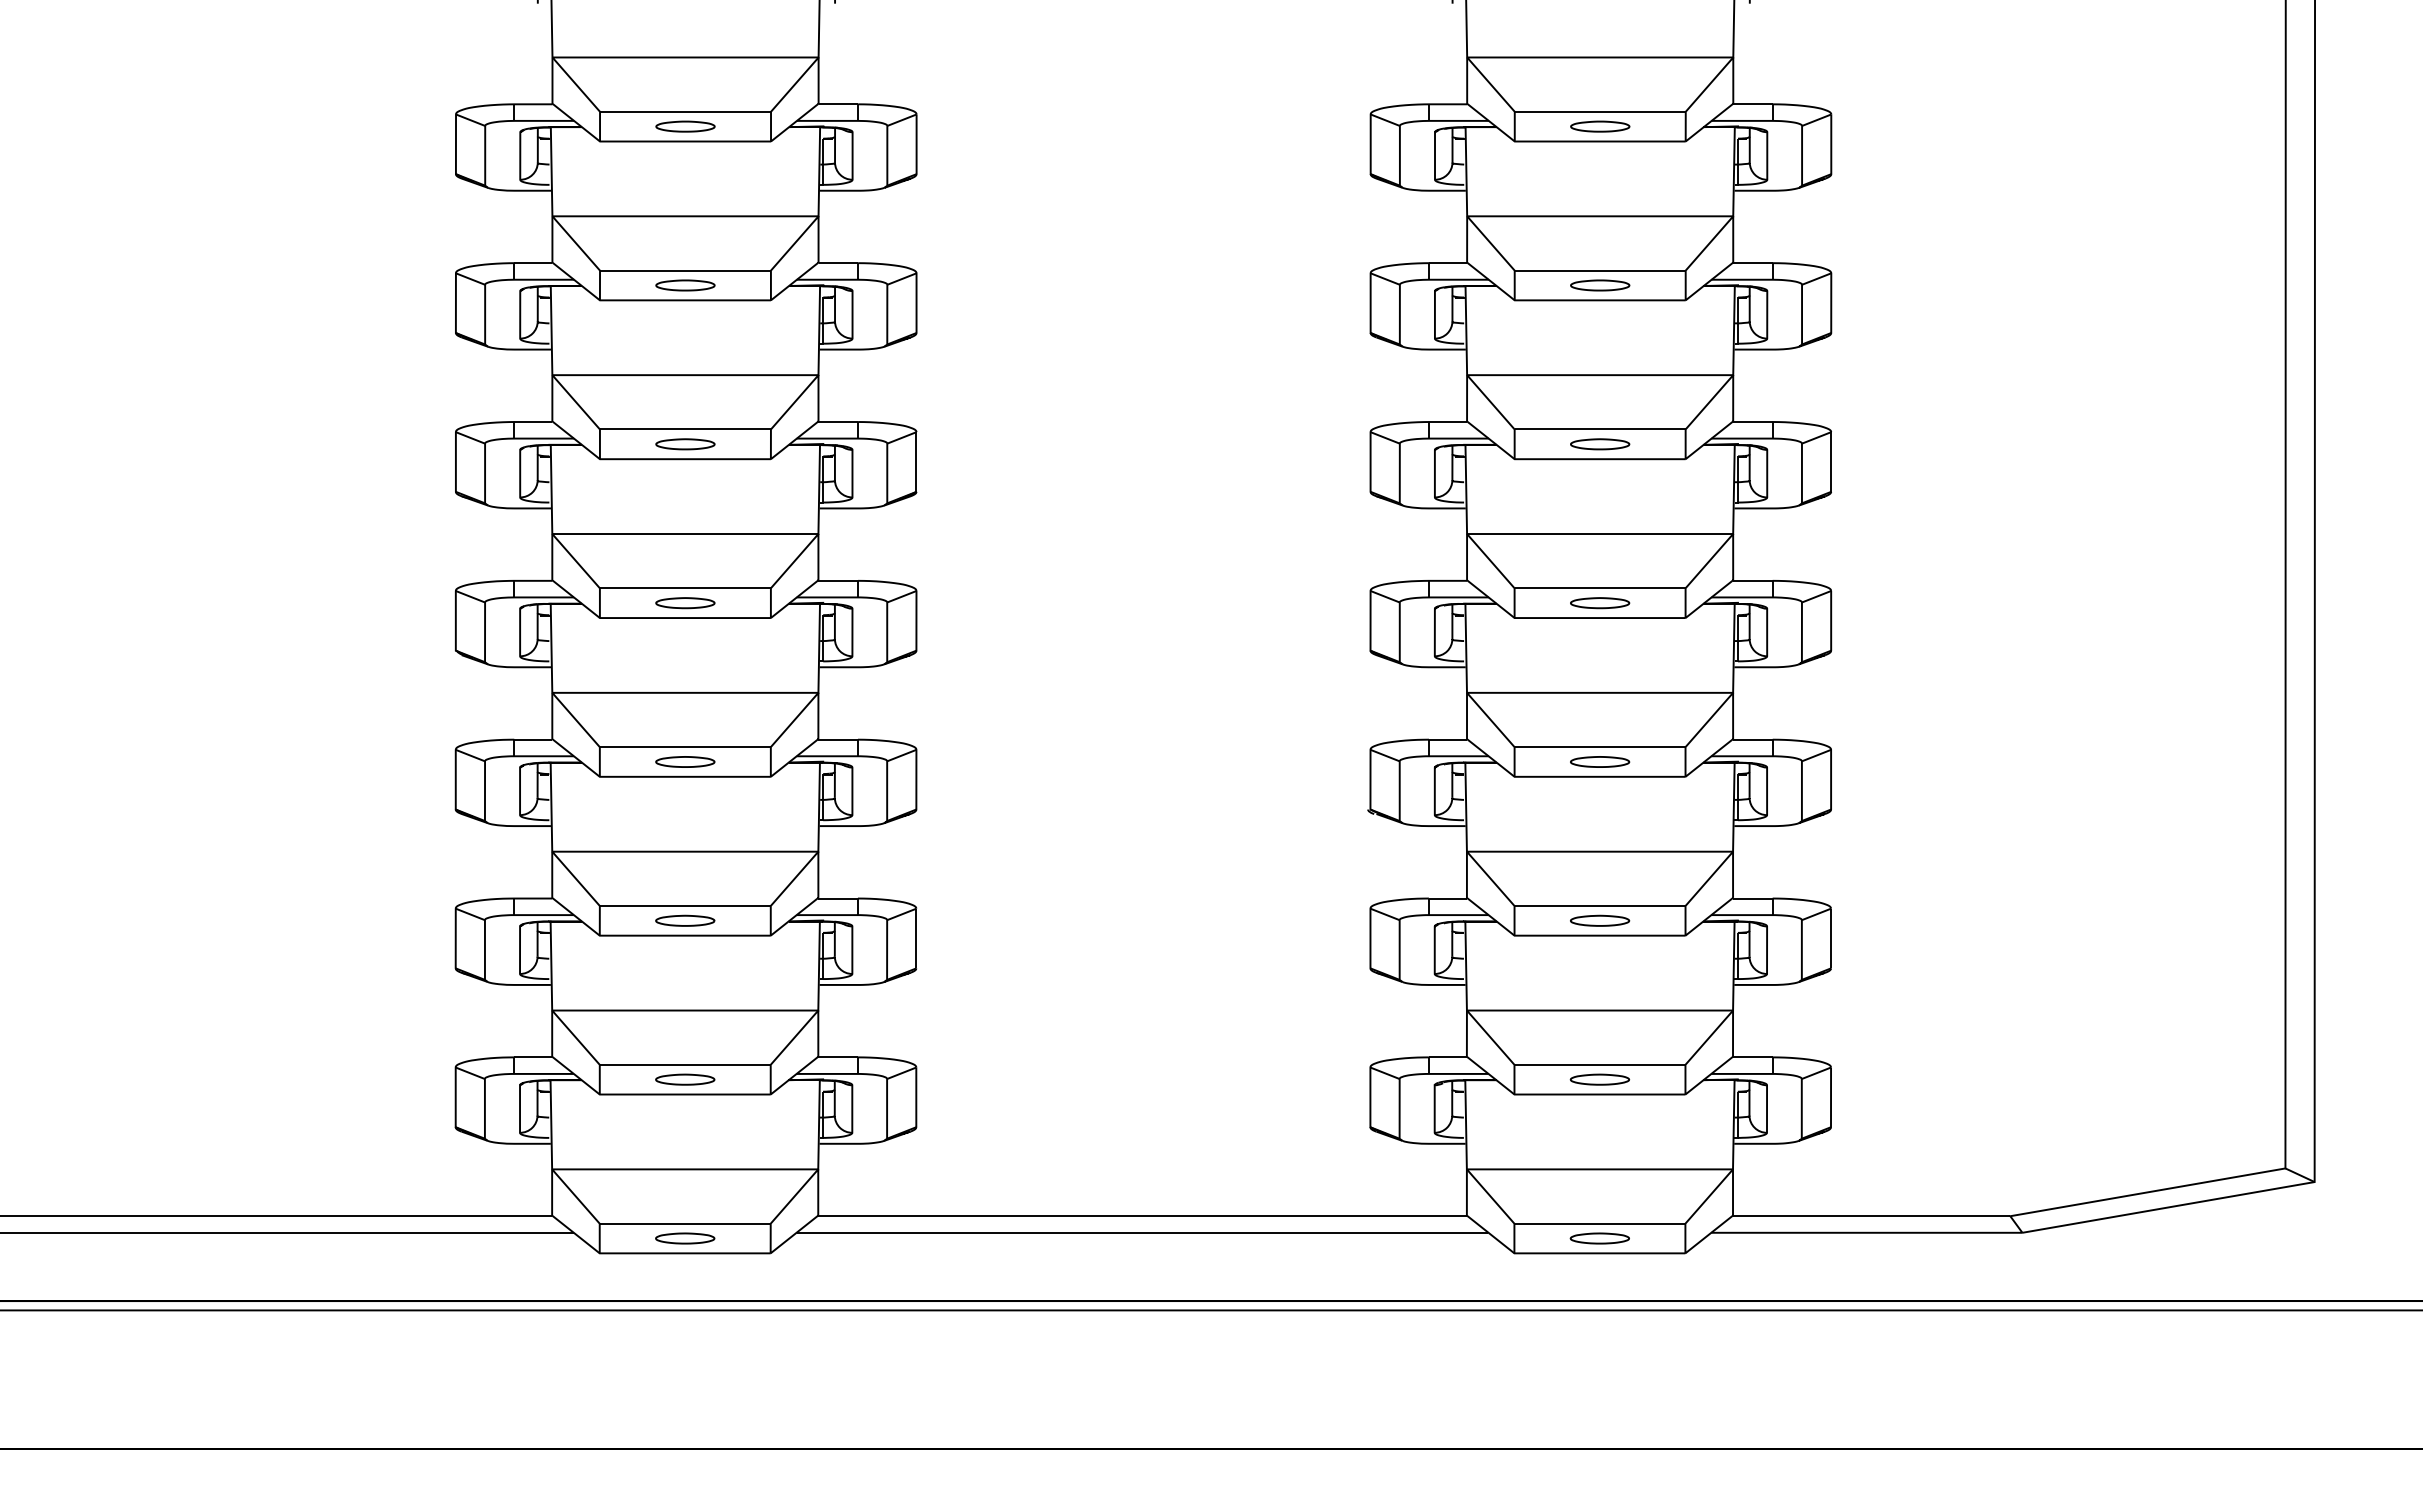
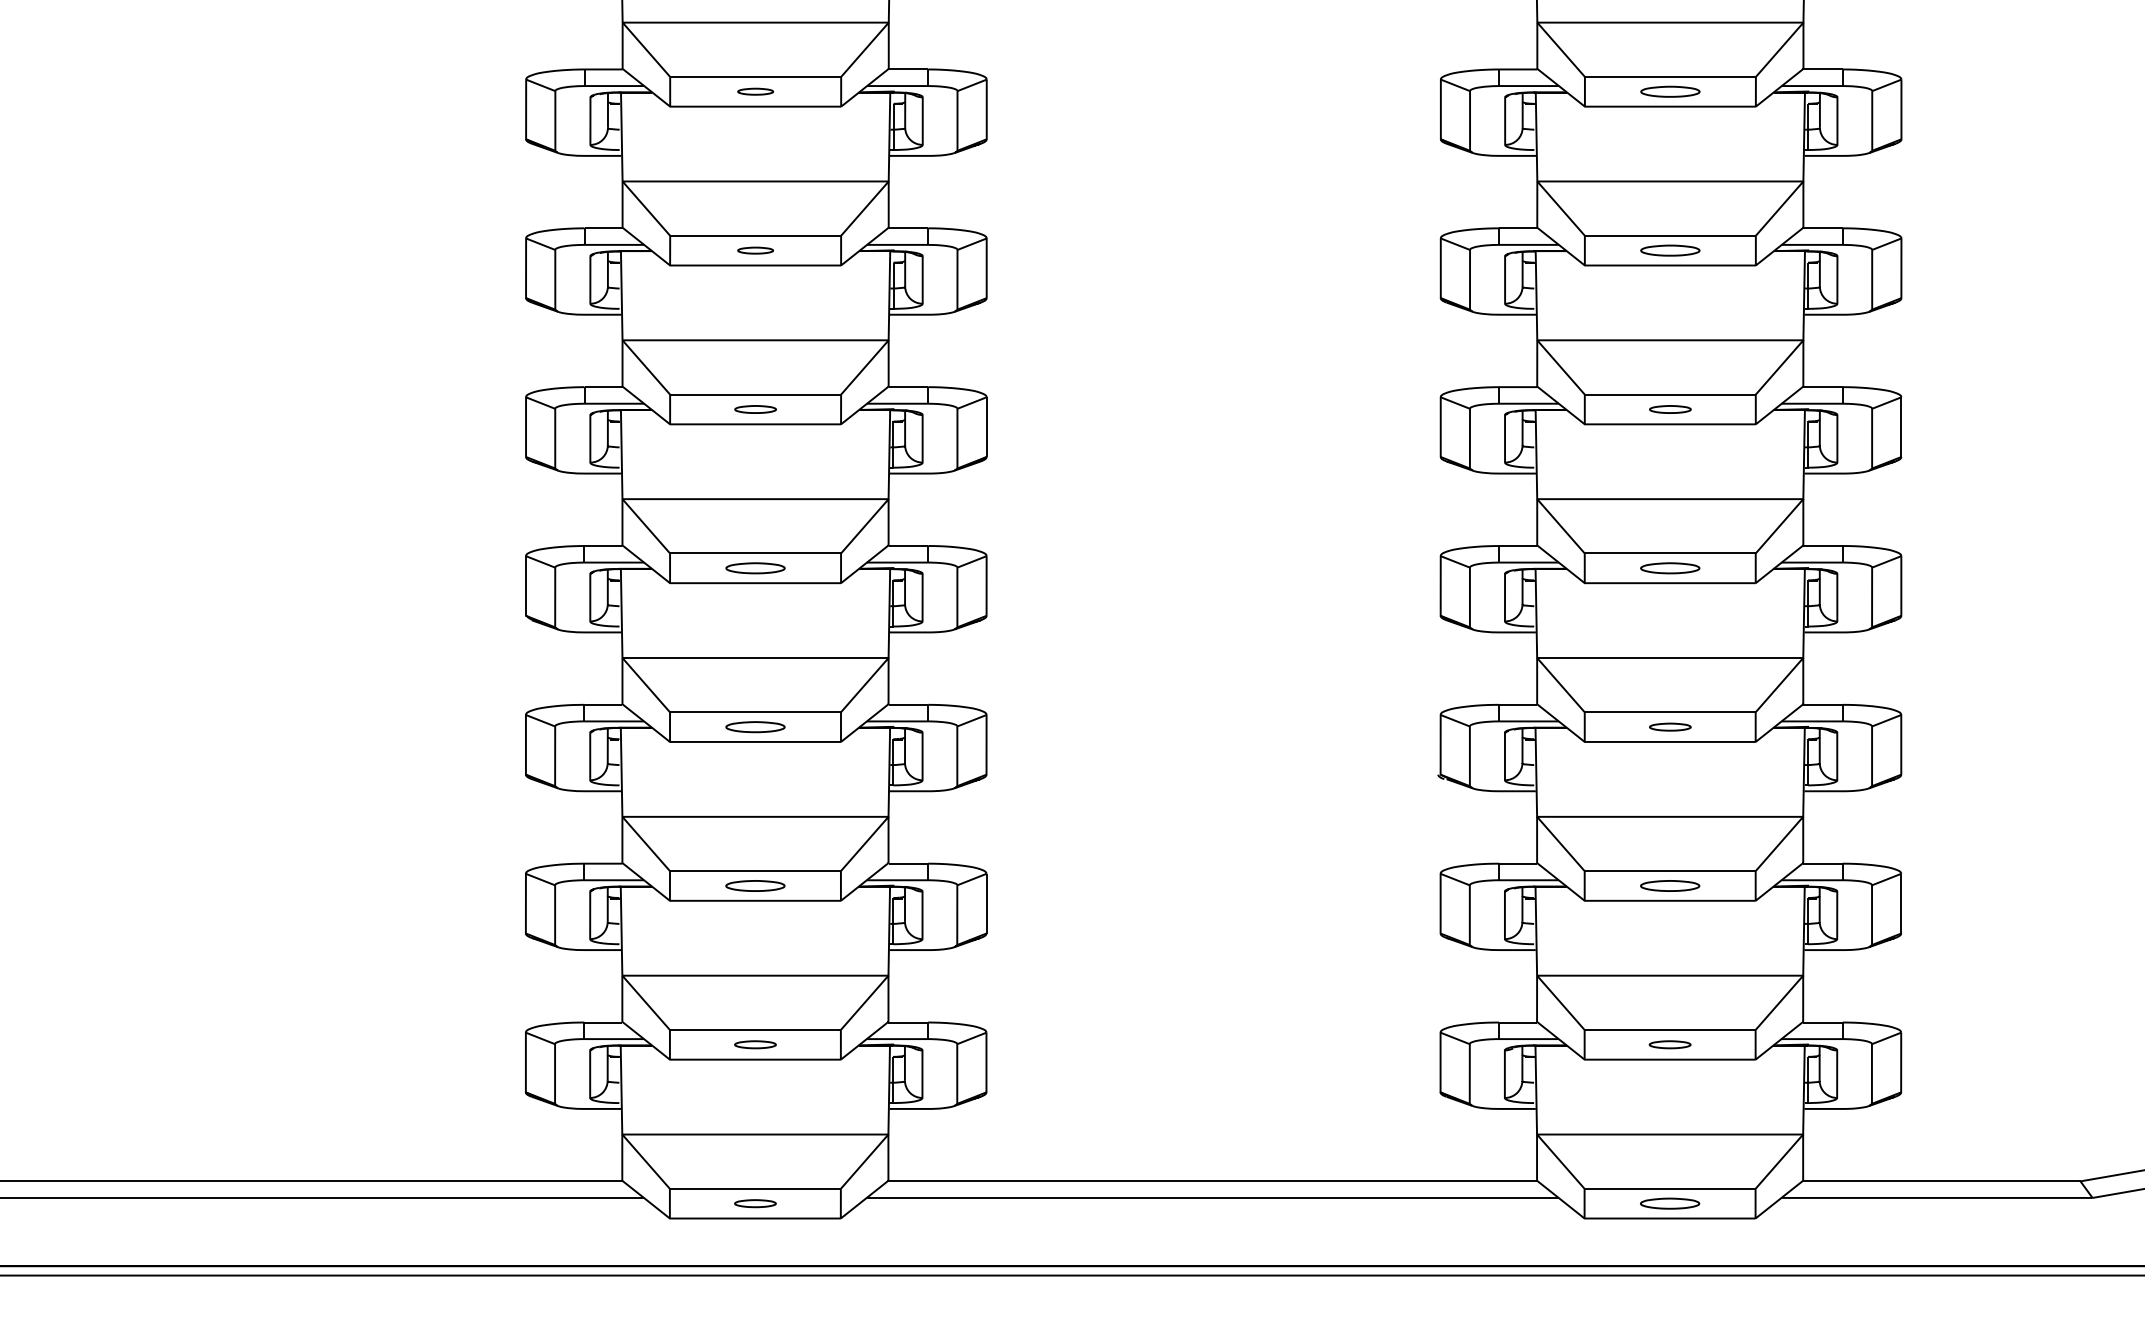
part: (685, 126) -> (755, 91), size x0.6
part: (685, 285) -> (755, 250), size x0.6
part: (685, 444) -> (755, 409), size x0.7
part: (1600, 444) -> (1670, 409), size x0.7
part: (1600, 761) -> (1670, 726), size x0.7
part: (685, 1079) -> (755, 1044), size x0.7
part: (1599, 1079) -> (1669, 1044), size x0.7
part: (685, 1238) -> (755, 1203), size x0.7

